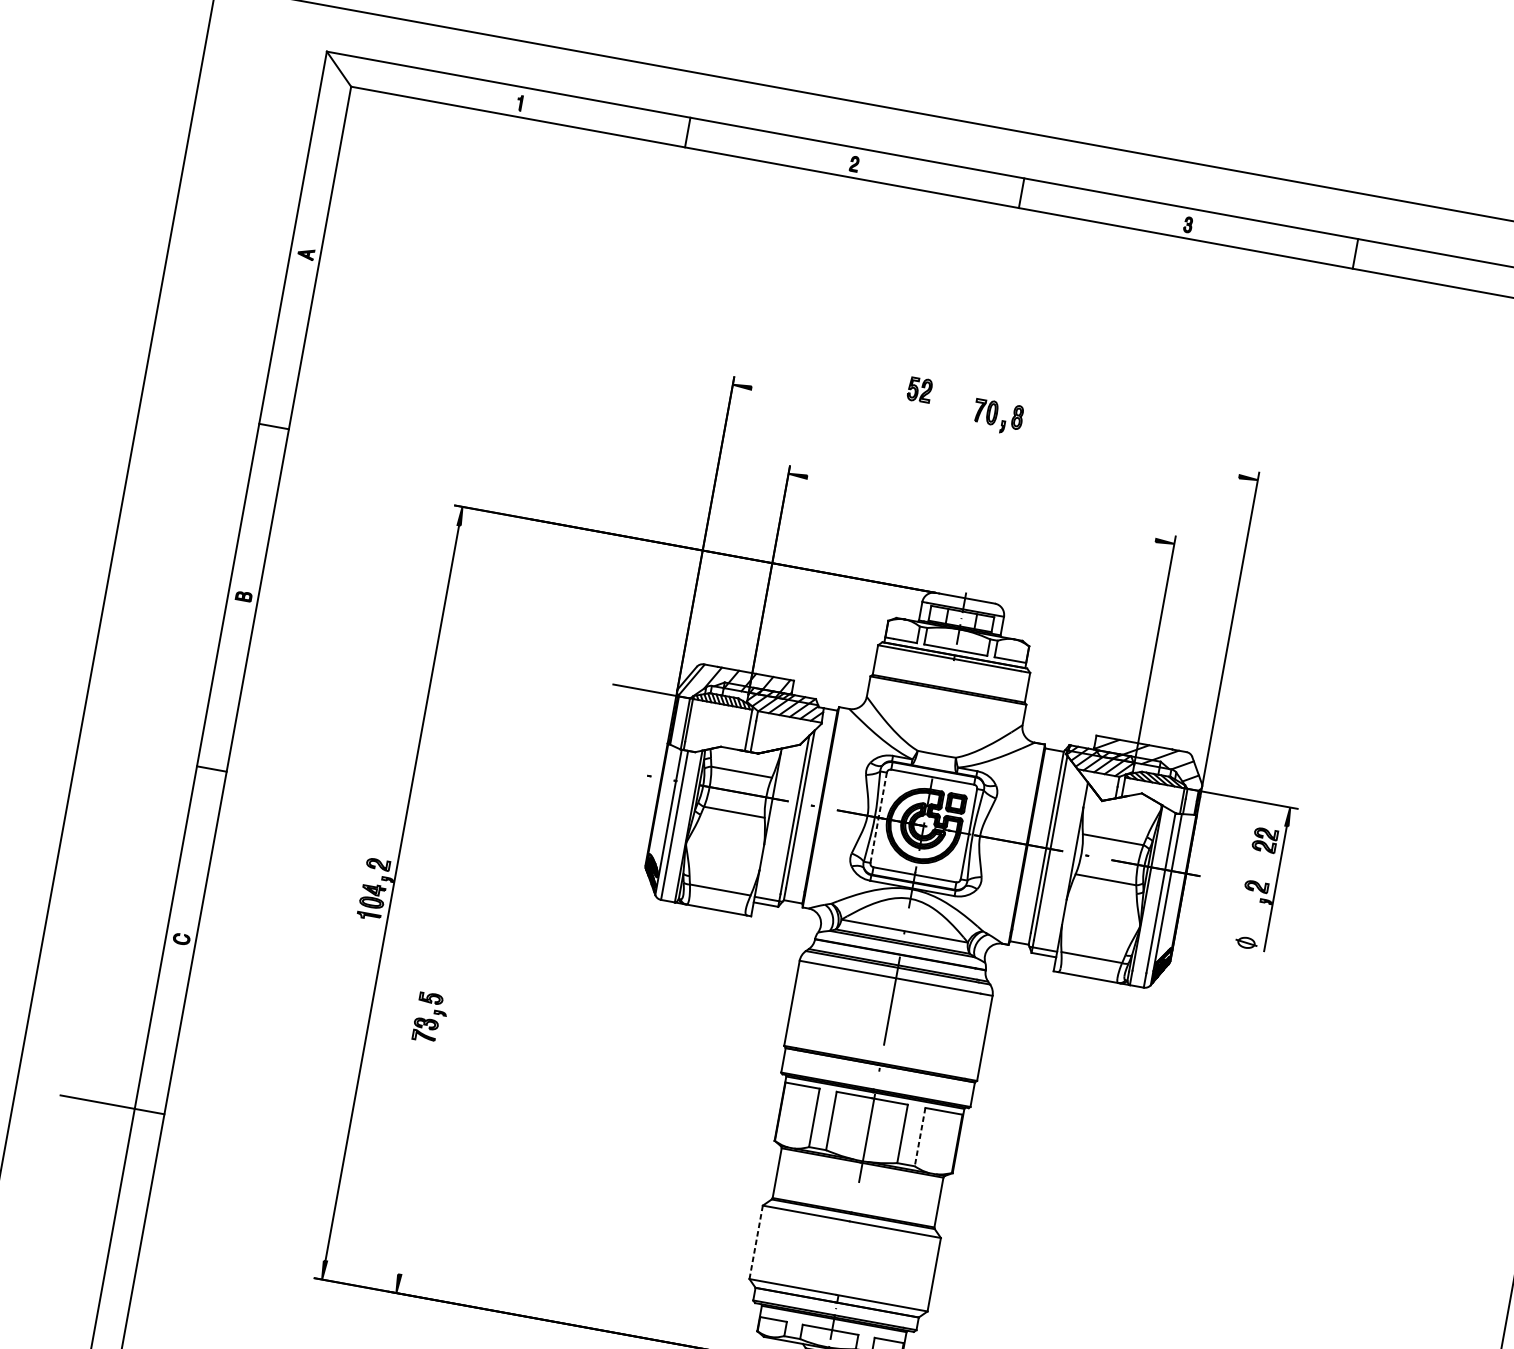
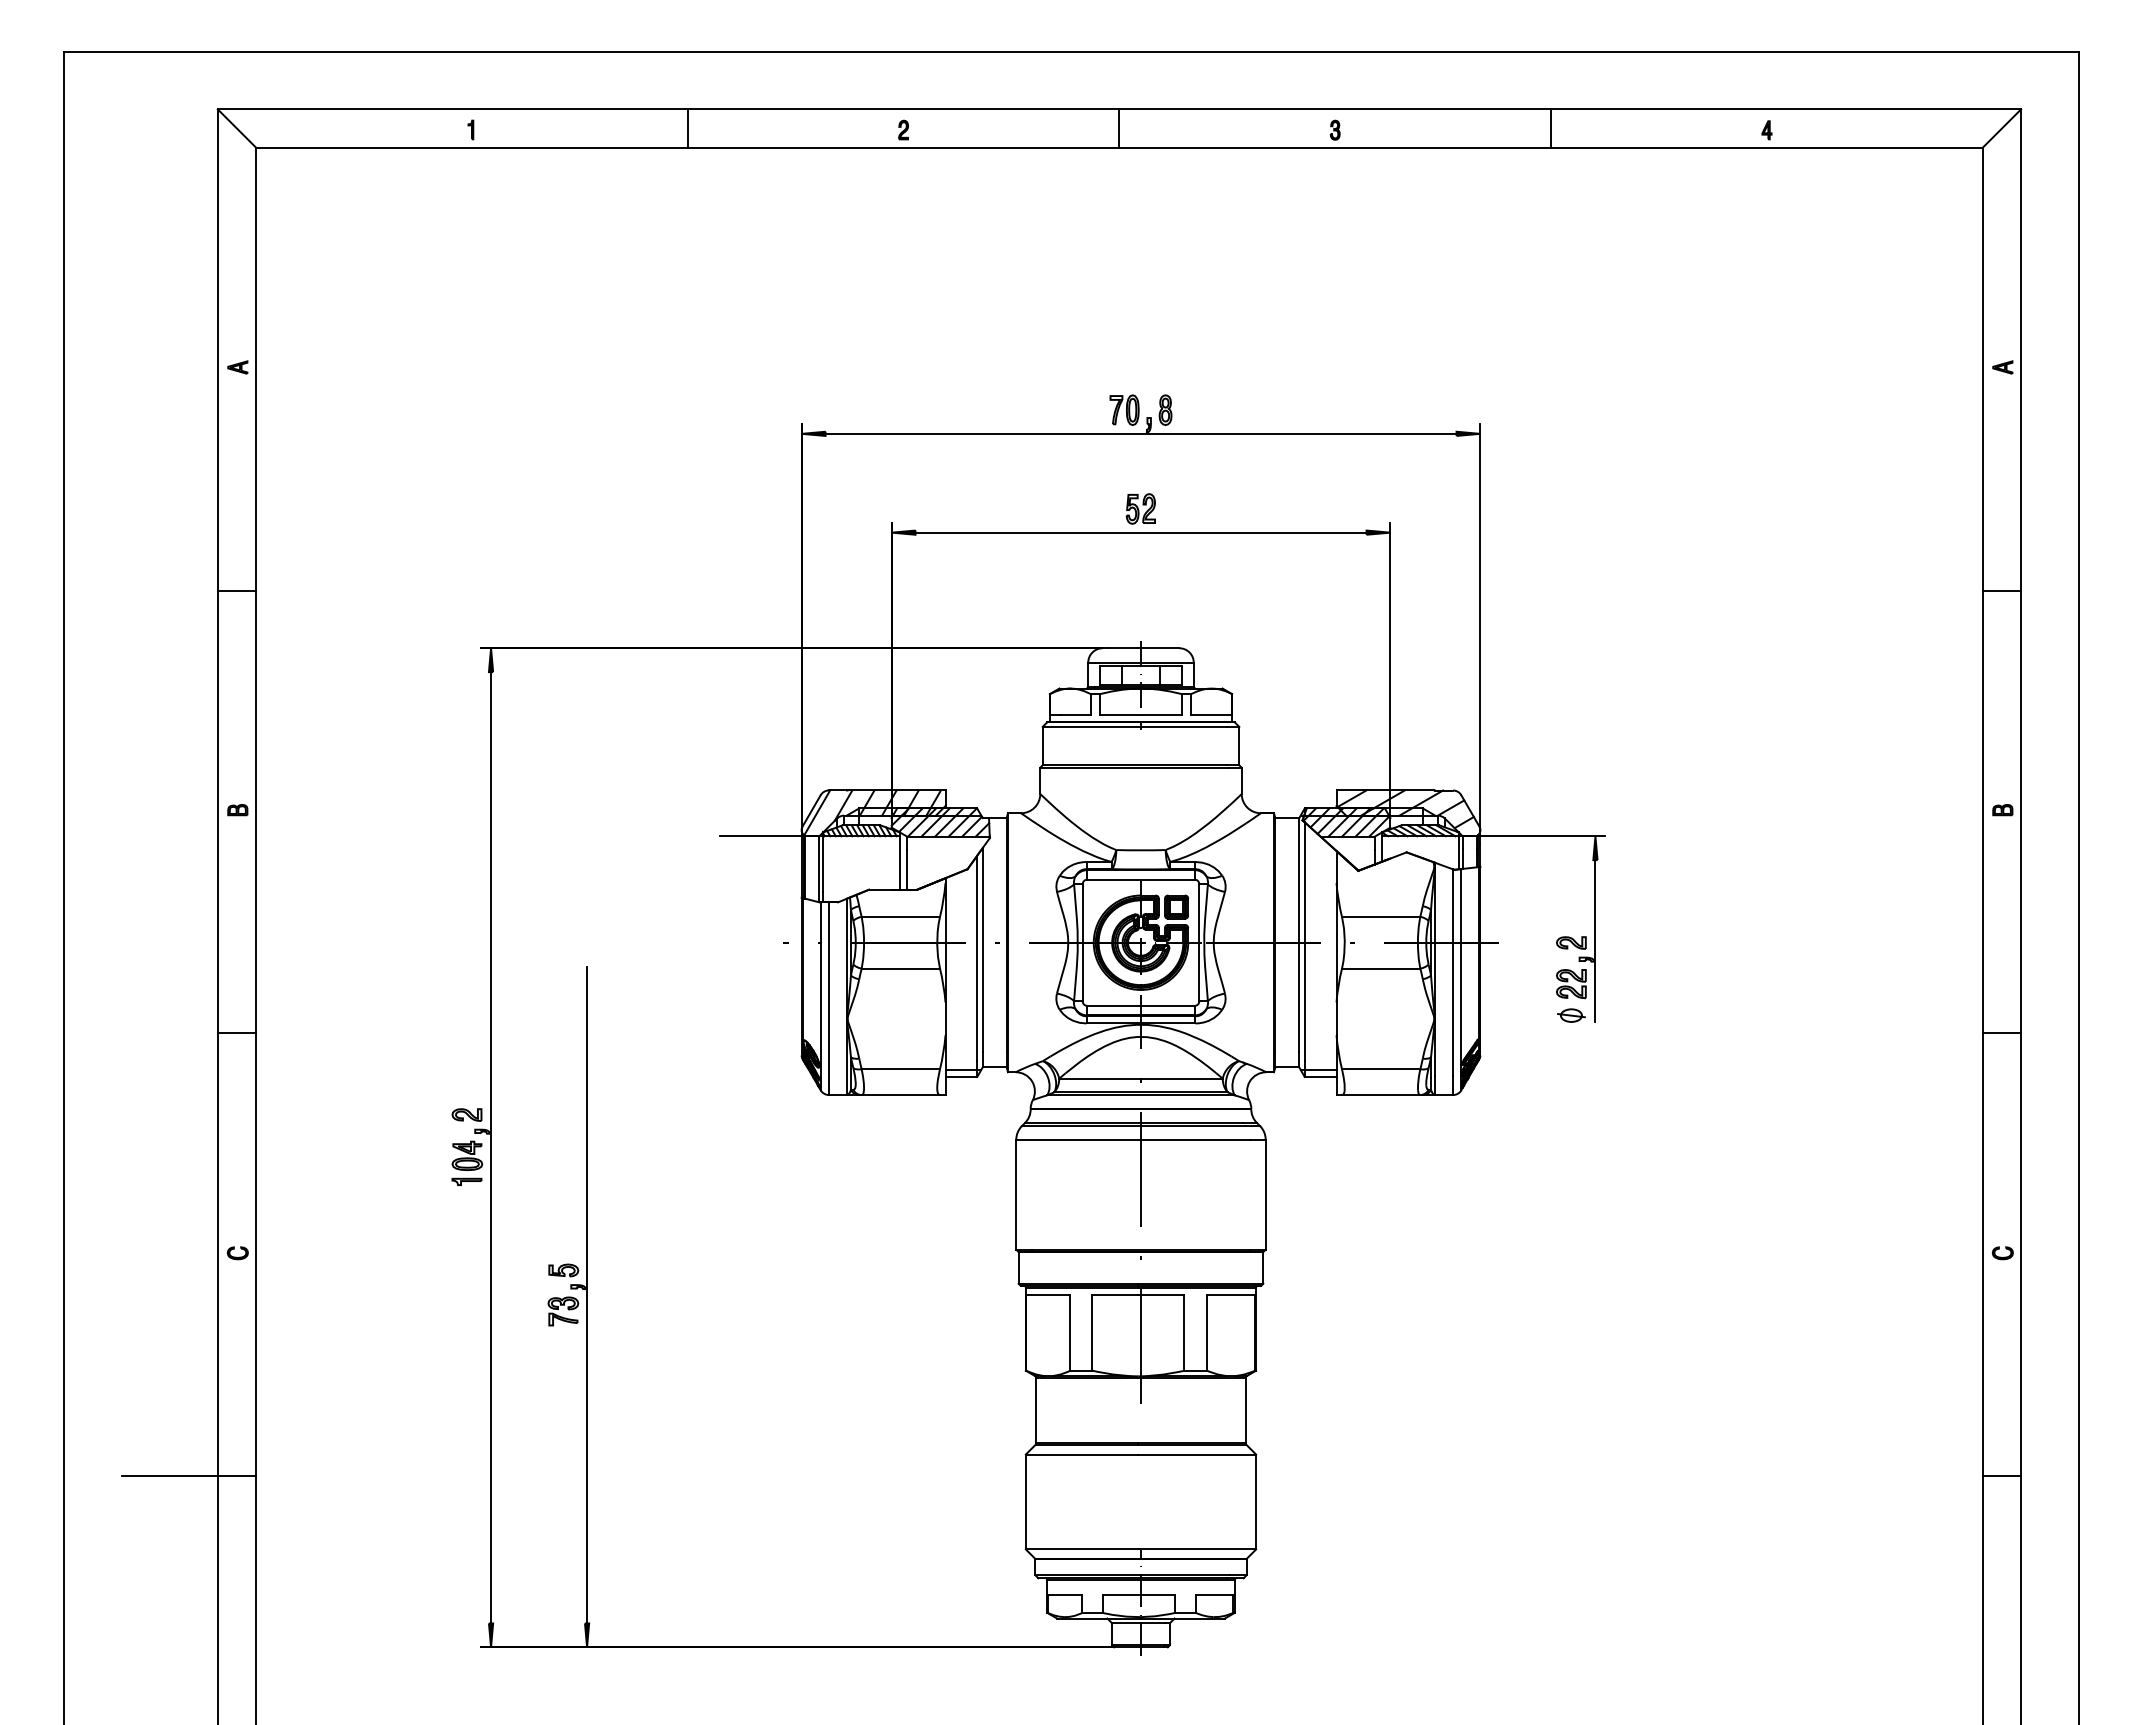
part: (919, 389) -> (1140, 508), moved
line: (995, 432) -> (1140, 433), added
line: (981, 508) -> (1140, 532), added
line: (878, 817) -> (1082, 942), dashed -> solid
part: (1265, 840) -> (1571, 984), moved
line: (446, 1020) -> (587, 1294), added
line: (920, 1136) -> (1207, 1332), dashed -> solid
line: (755, 1241) -> (1025, 1501), dashed -> solid

